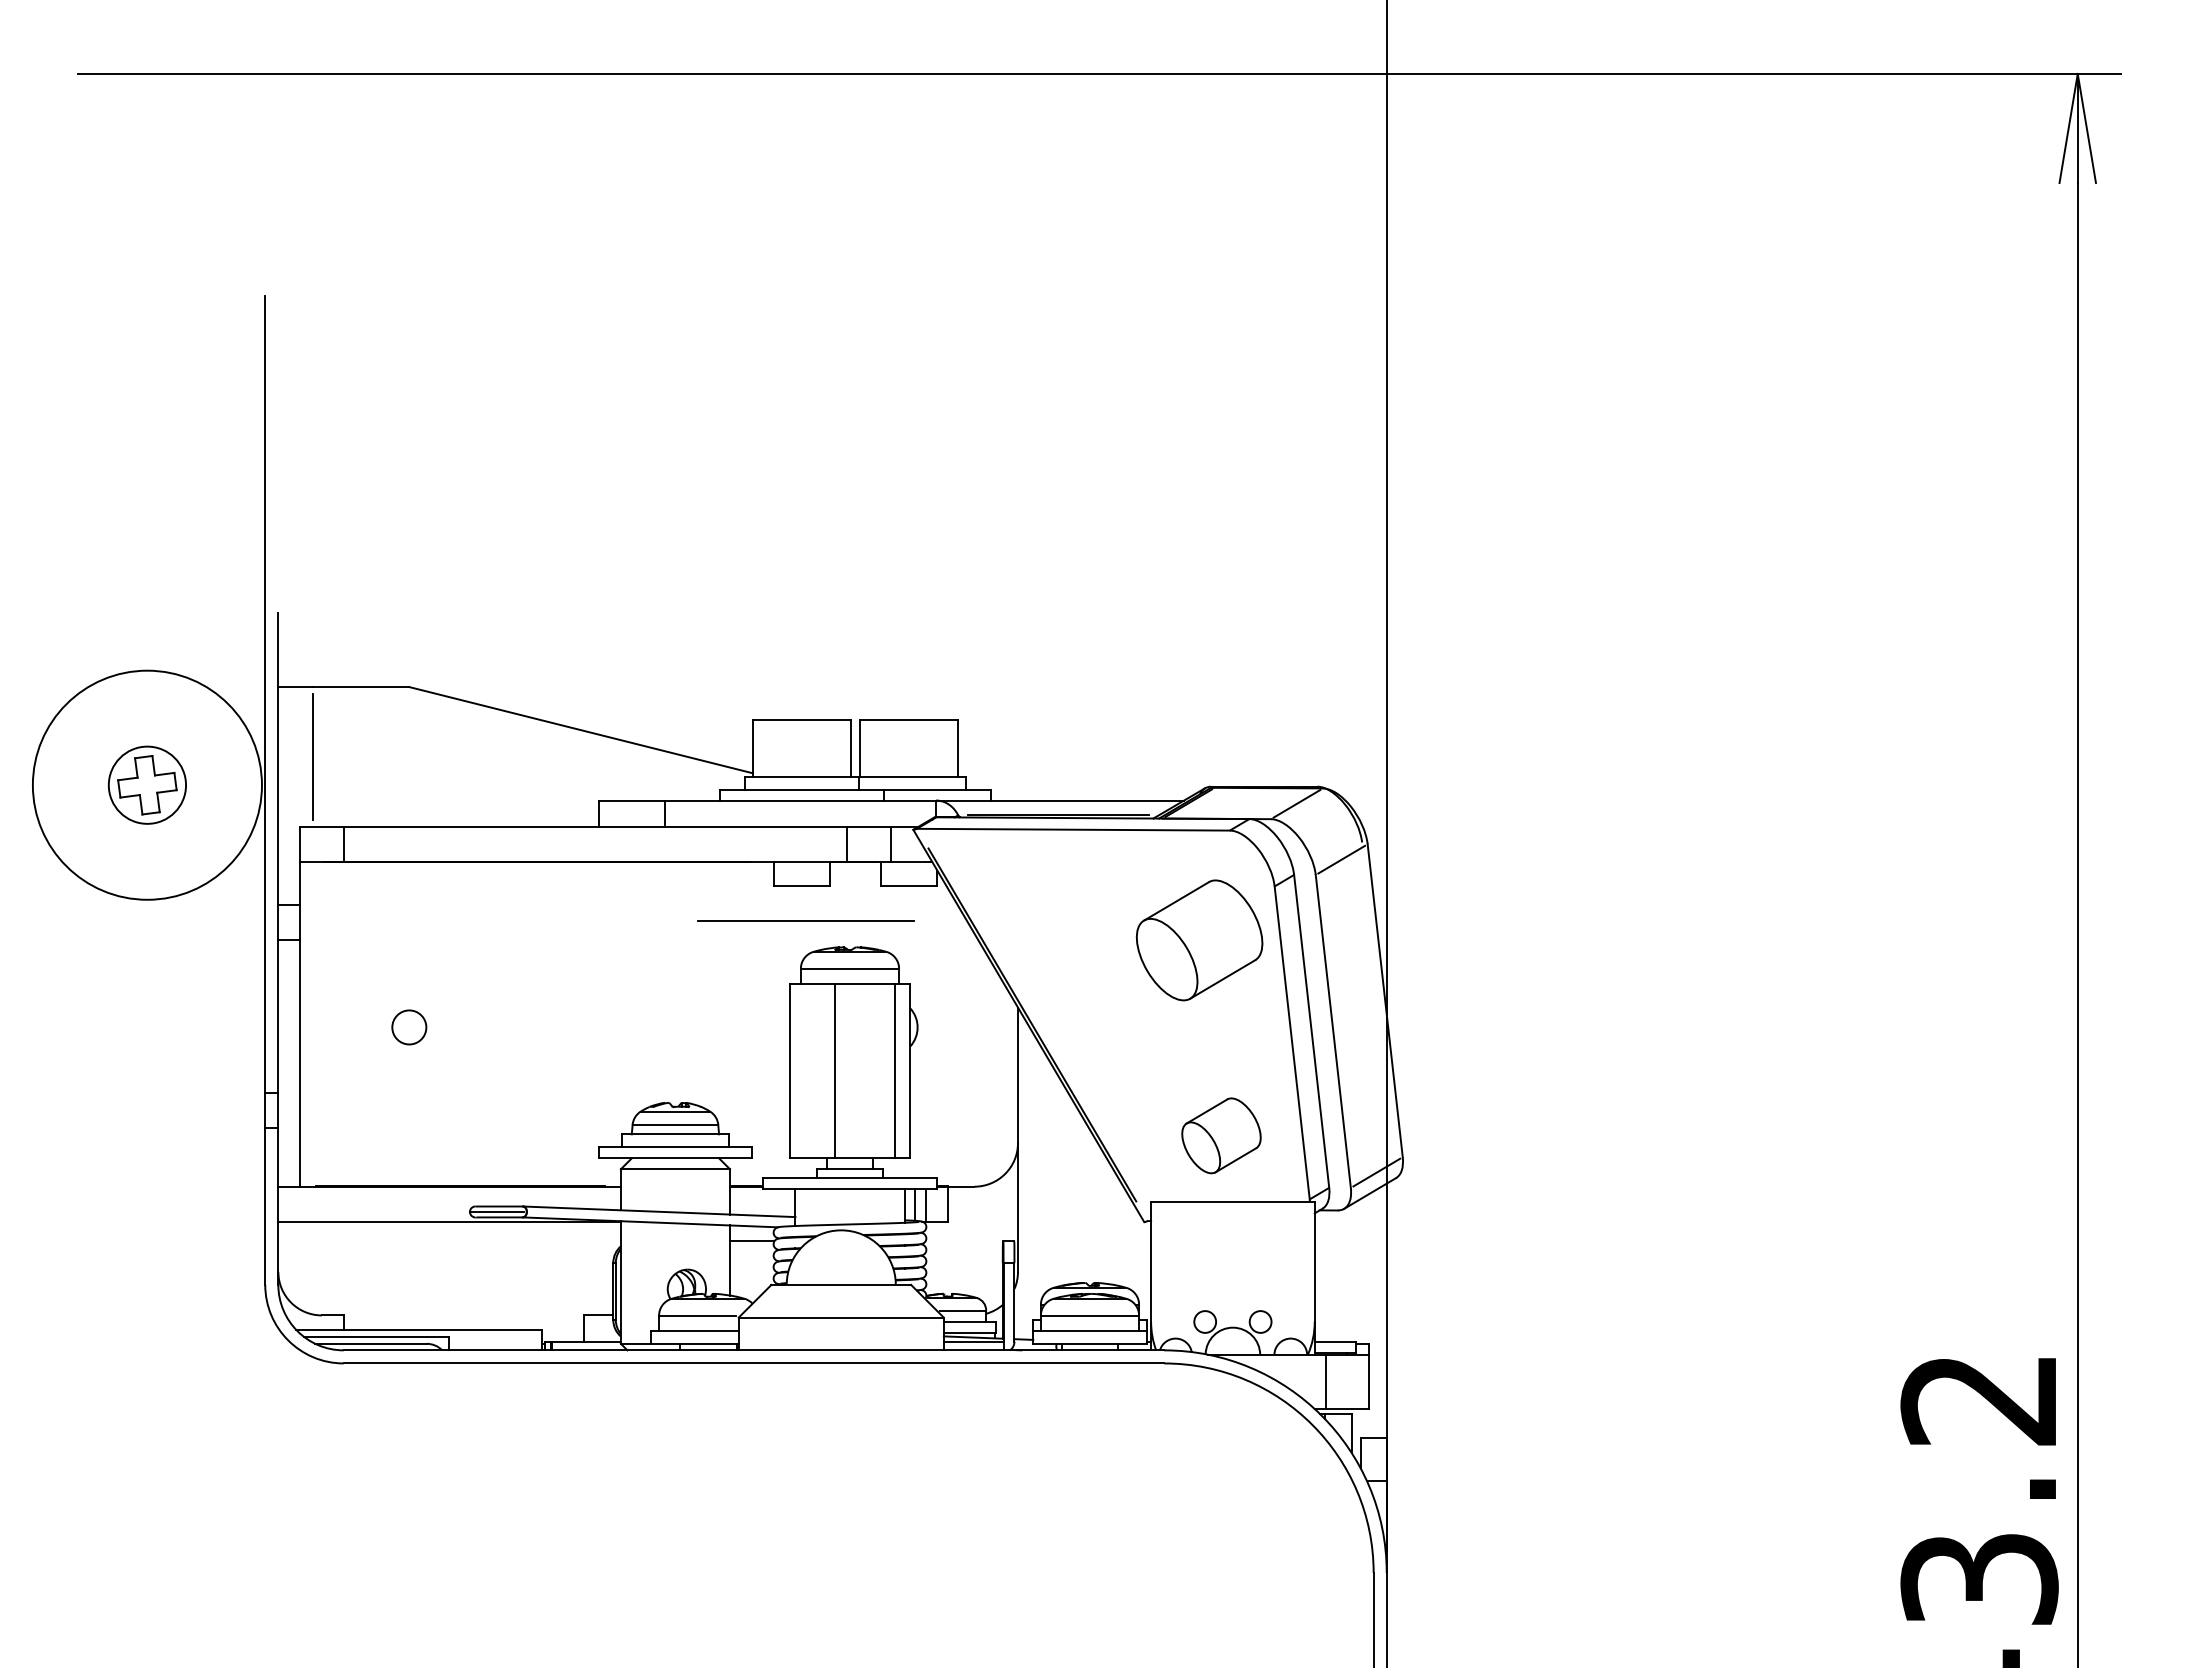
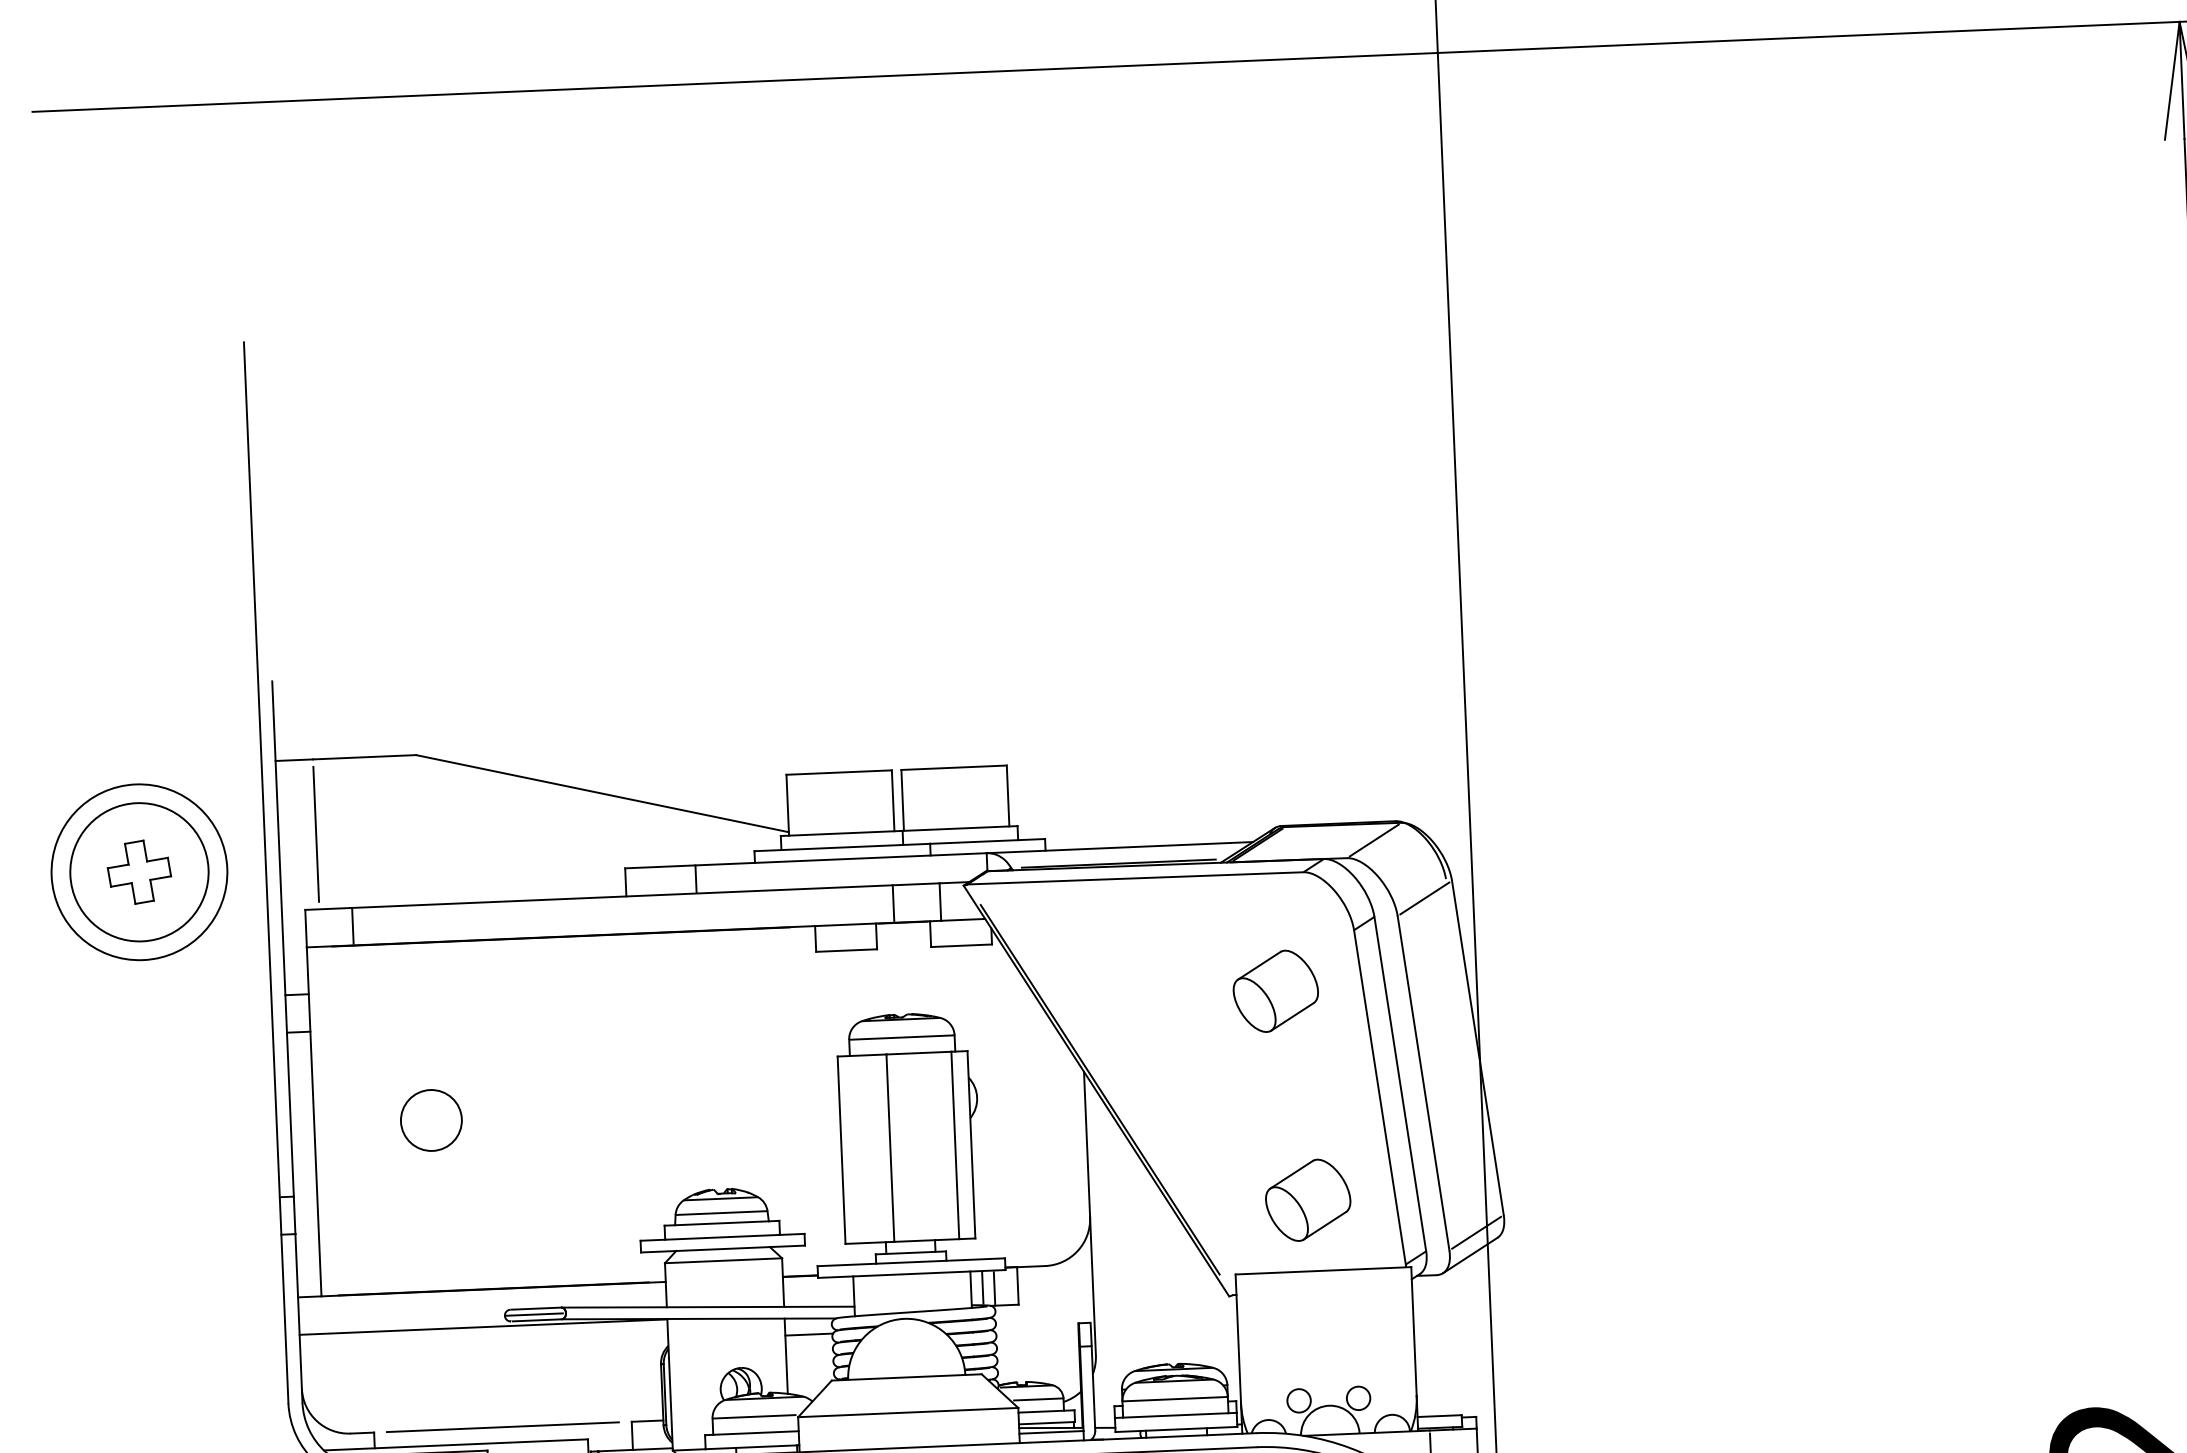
circle: (147, 784) -> (139, 871), size x1.67
circle: (147, 785) -> (139, 872), size x0.71
line: (805, 920) -> (502, 1426), moved
part: (1199, 939) -> (1275, 990), size x0.62
circle: (409, 1027) -> (431, 1120), size x1.67

